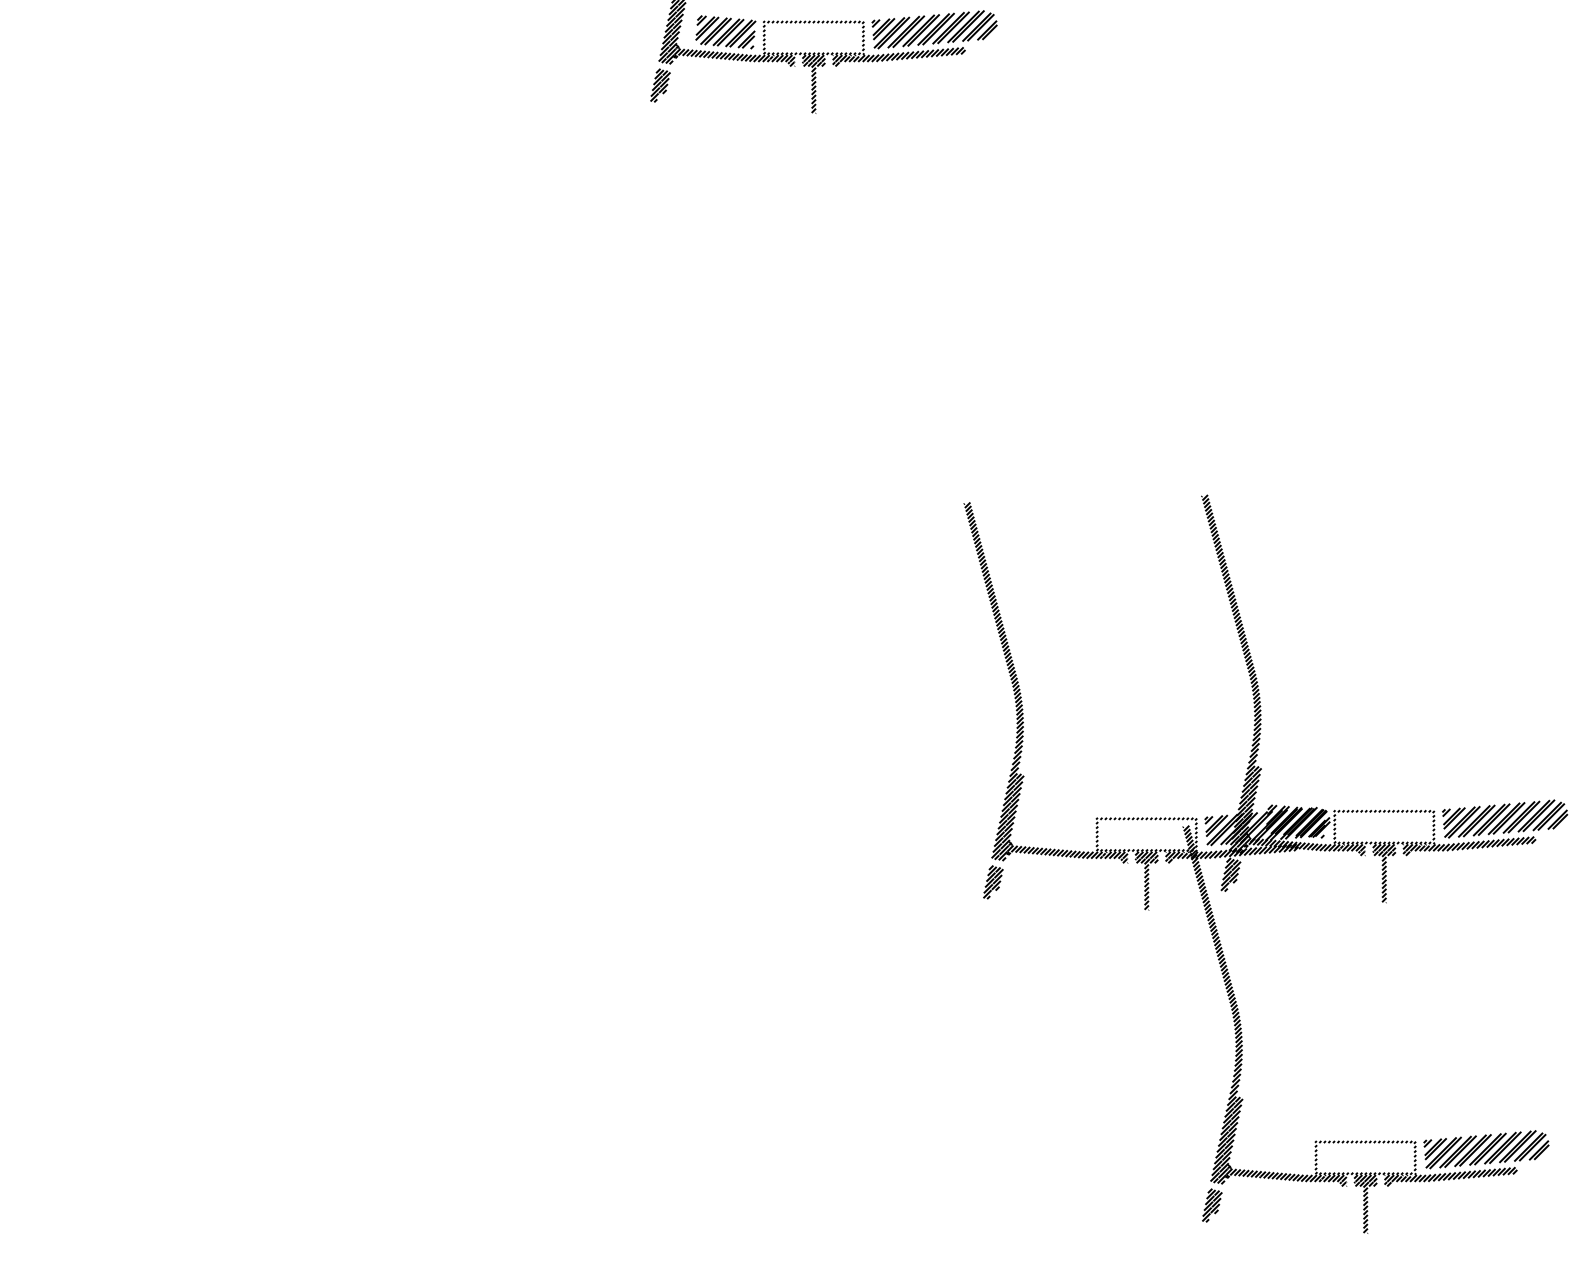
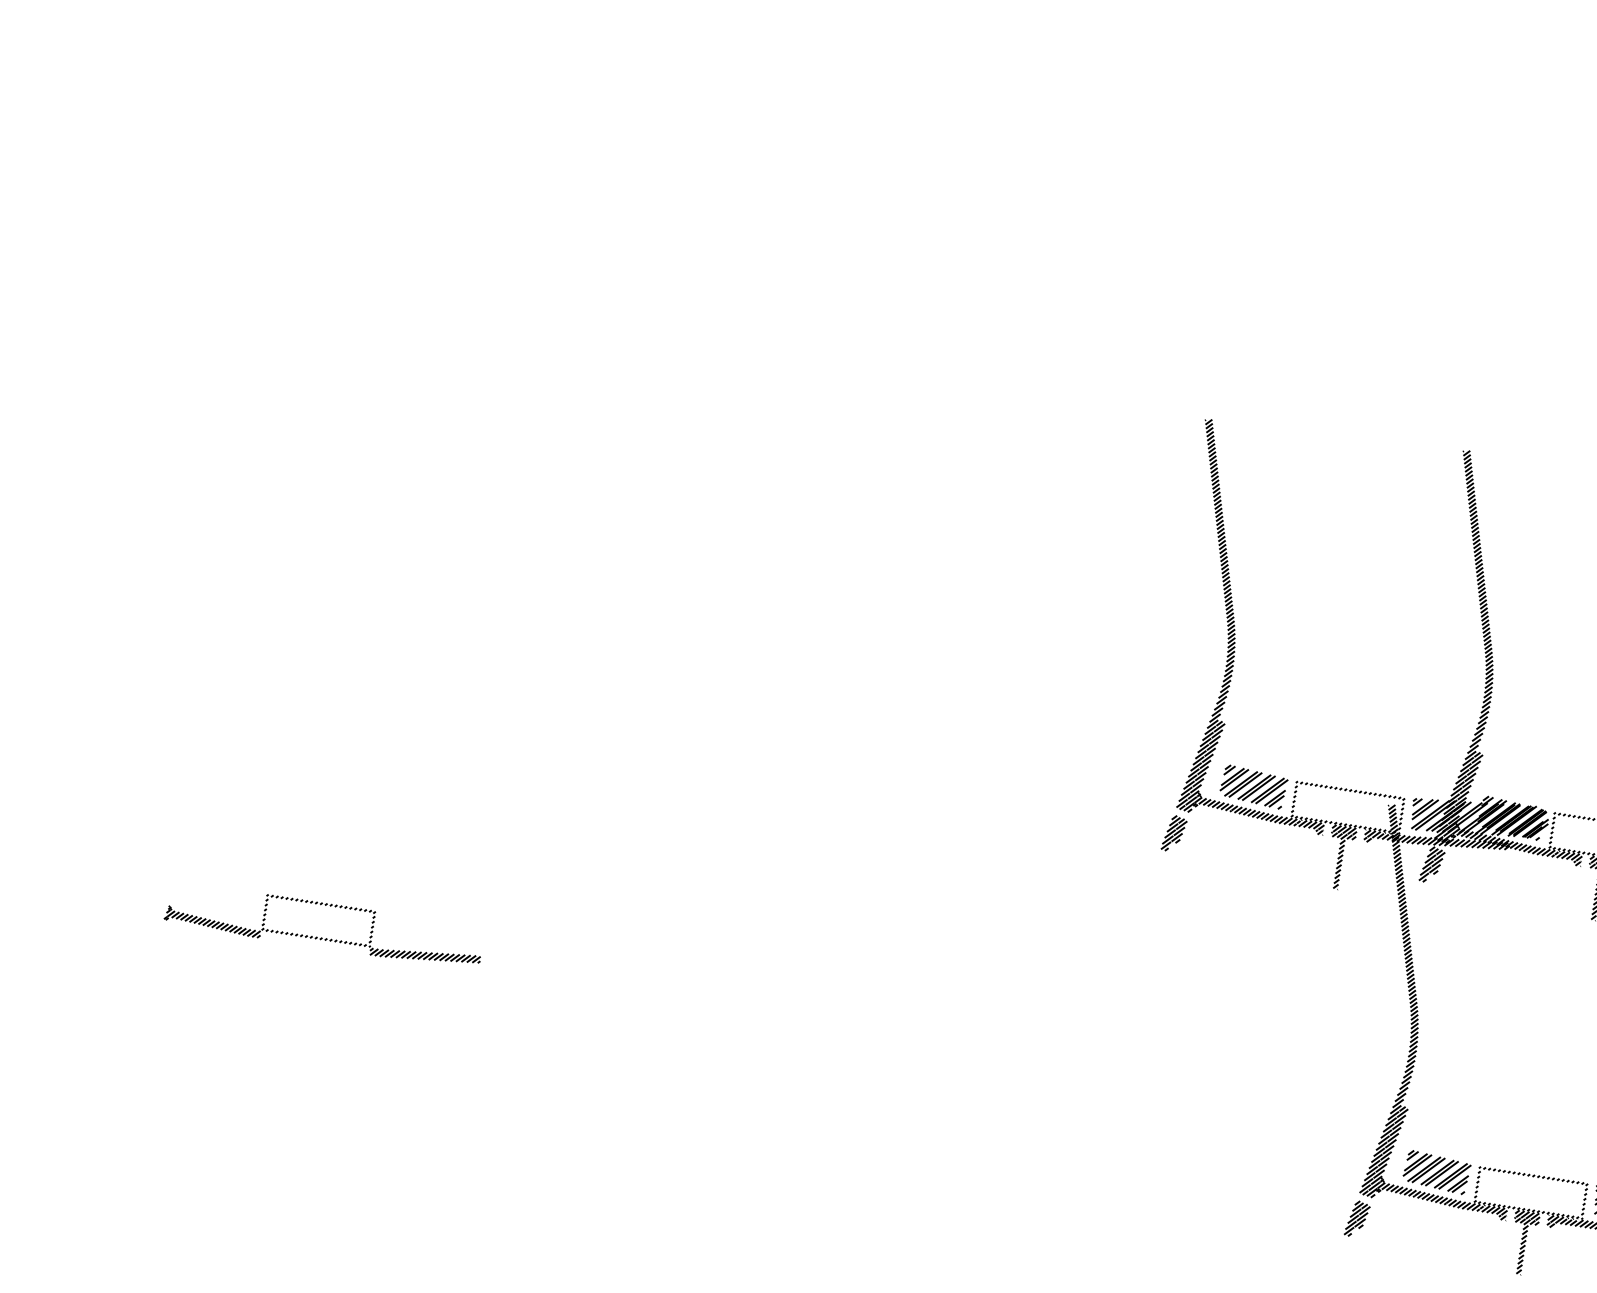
hatch: (1058, 828) -> (1253, 786), added
part: (236, 1093) -> (321, 936), added
hatch: (1277, 1151) -> (1436, 1171), added

